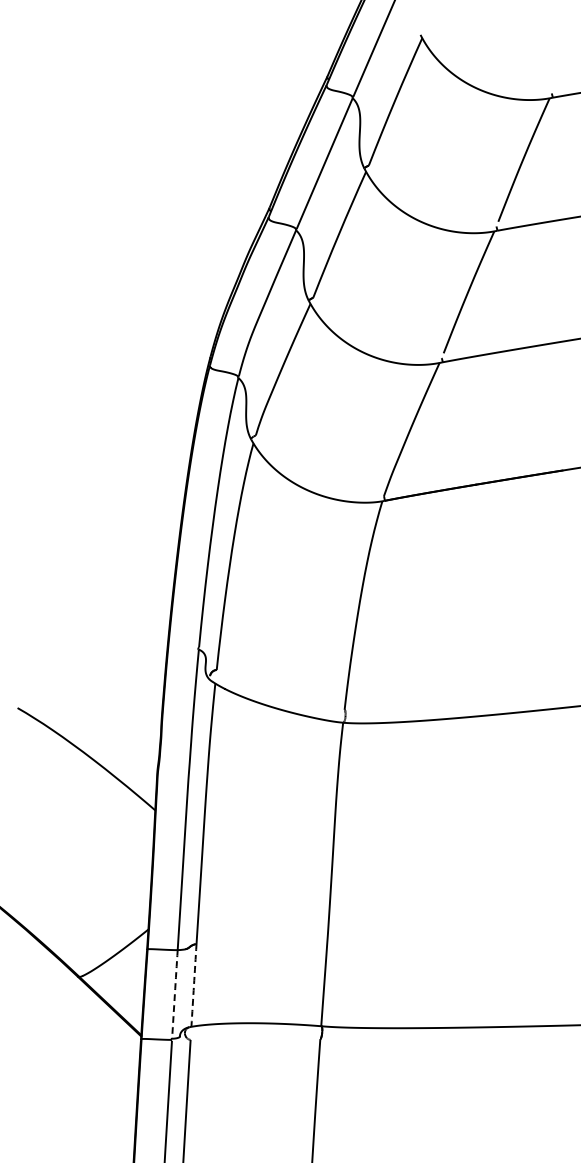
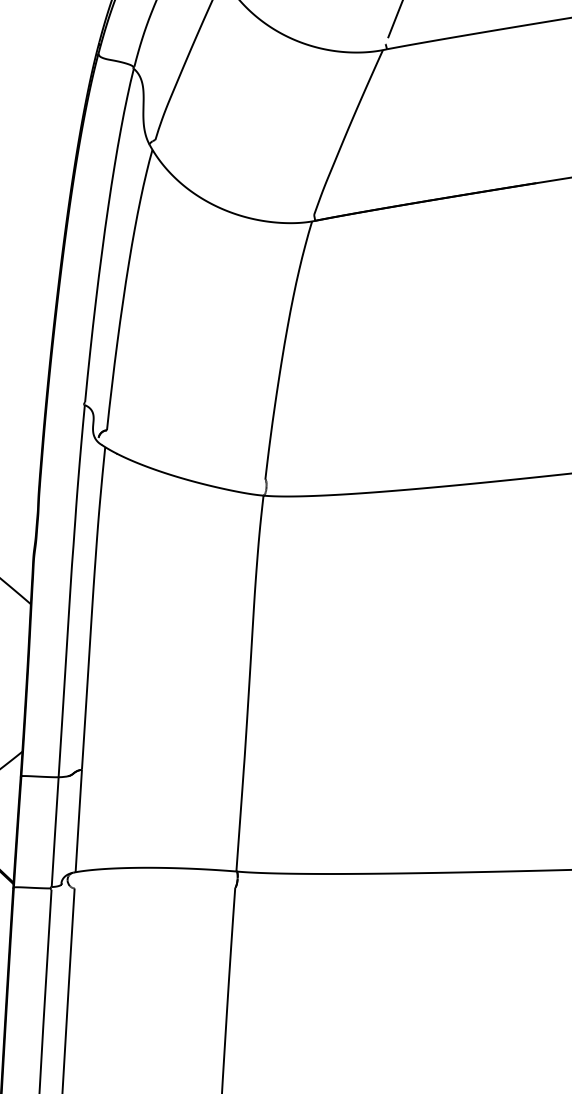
arc: (193, 985) -> (78, 821), dashed -> solid
arc: (174, 994) -> (54, 832), dashed -> solid

